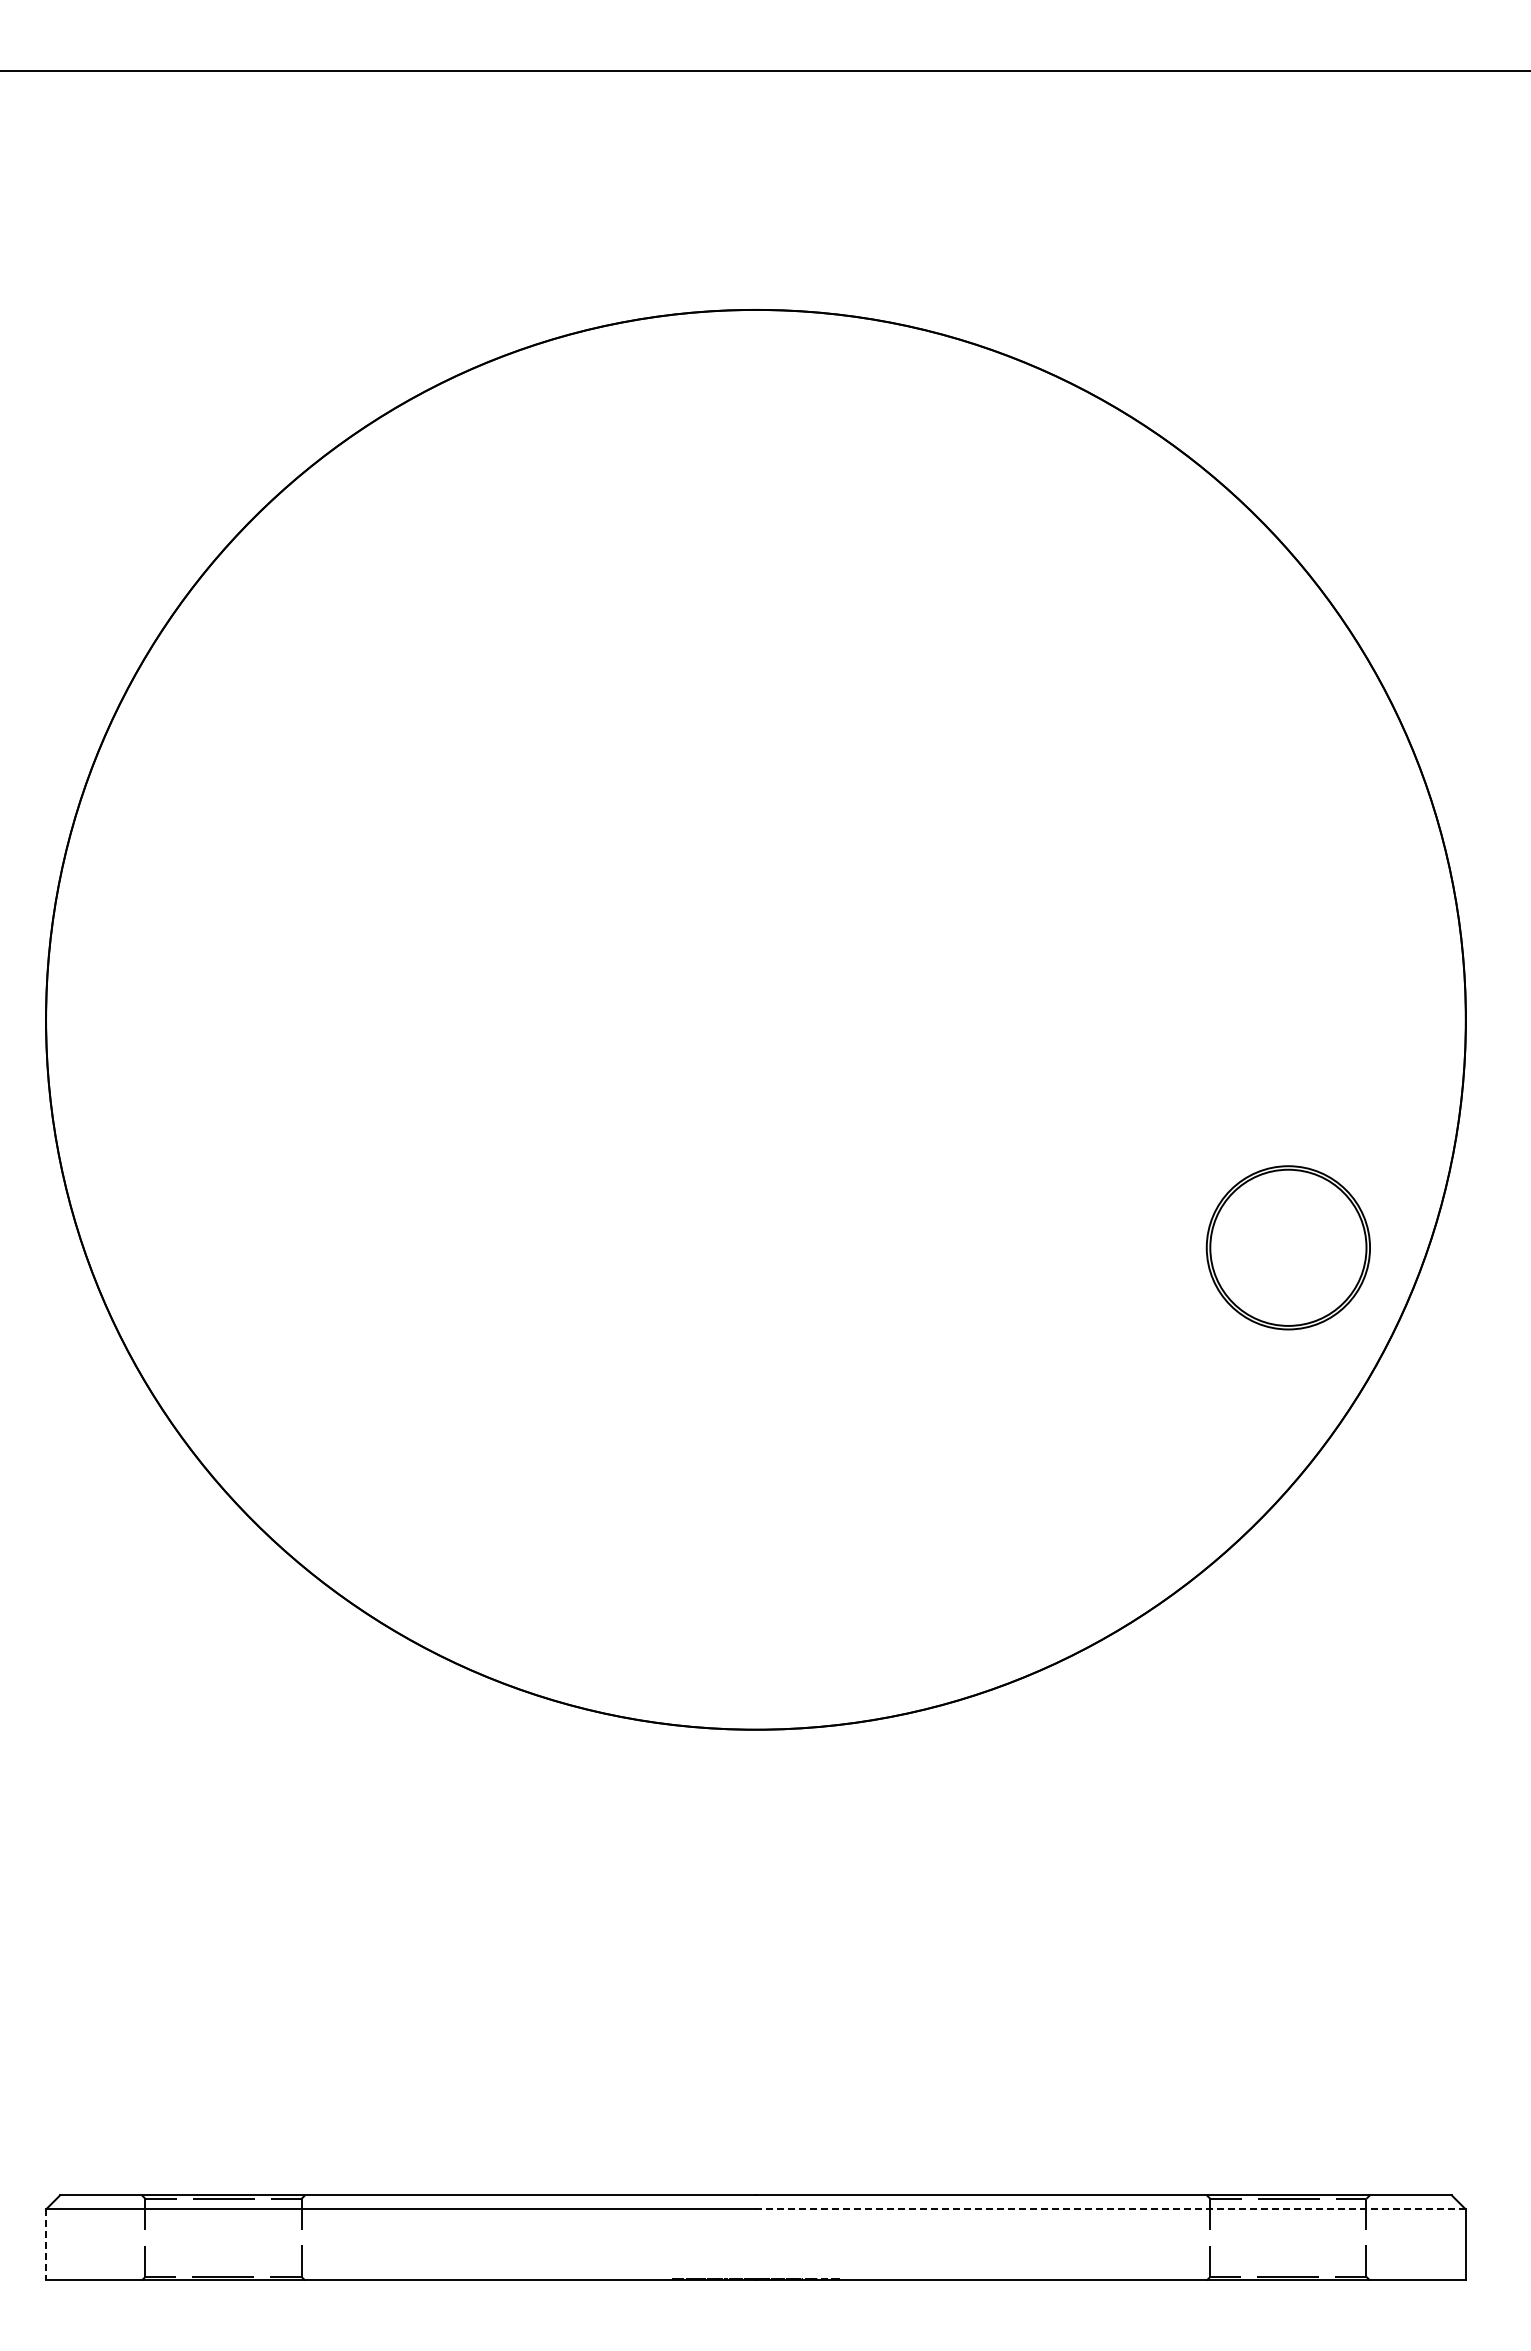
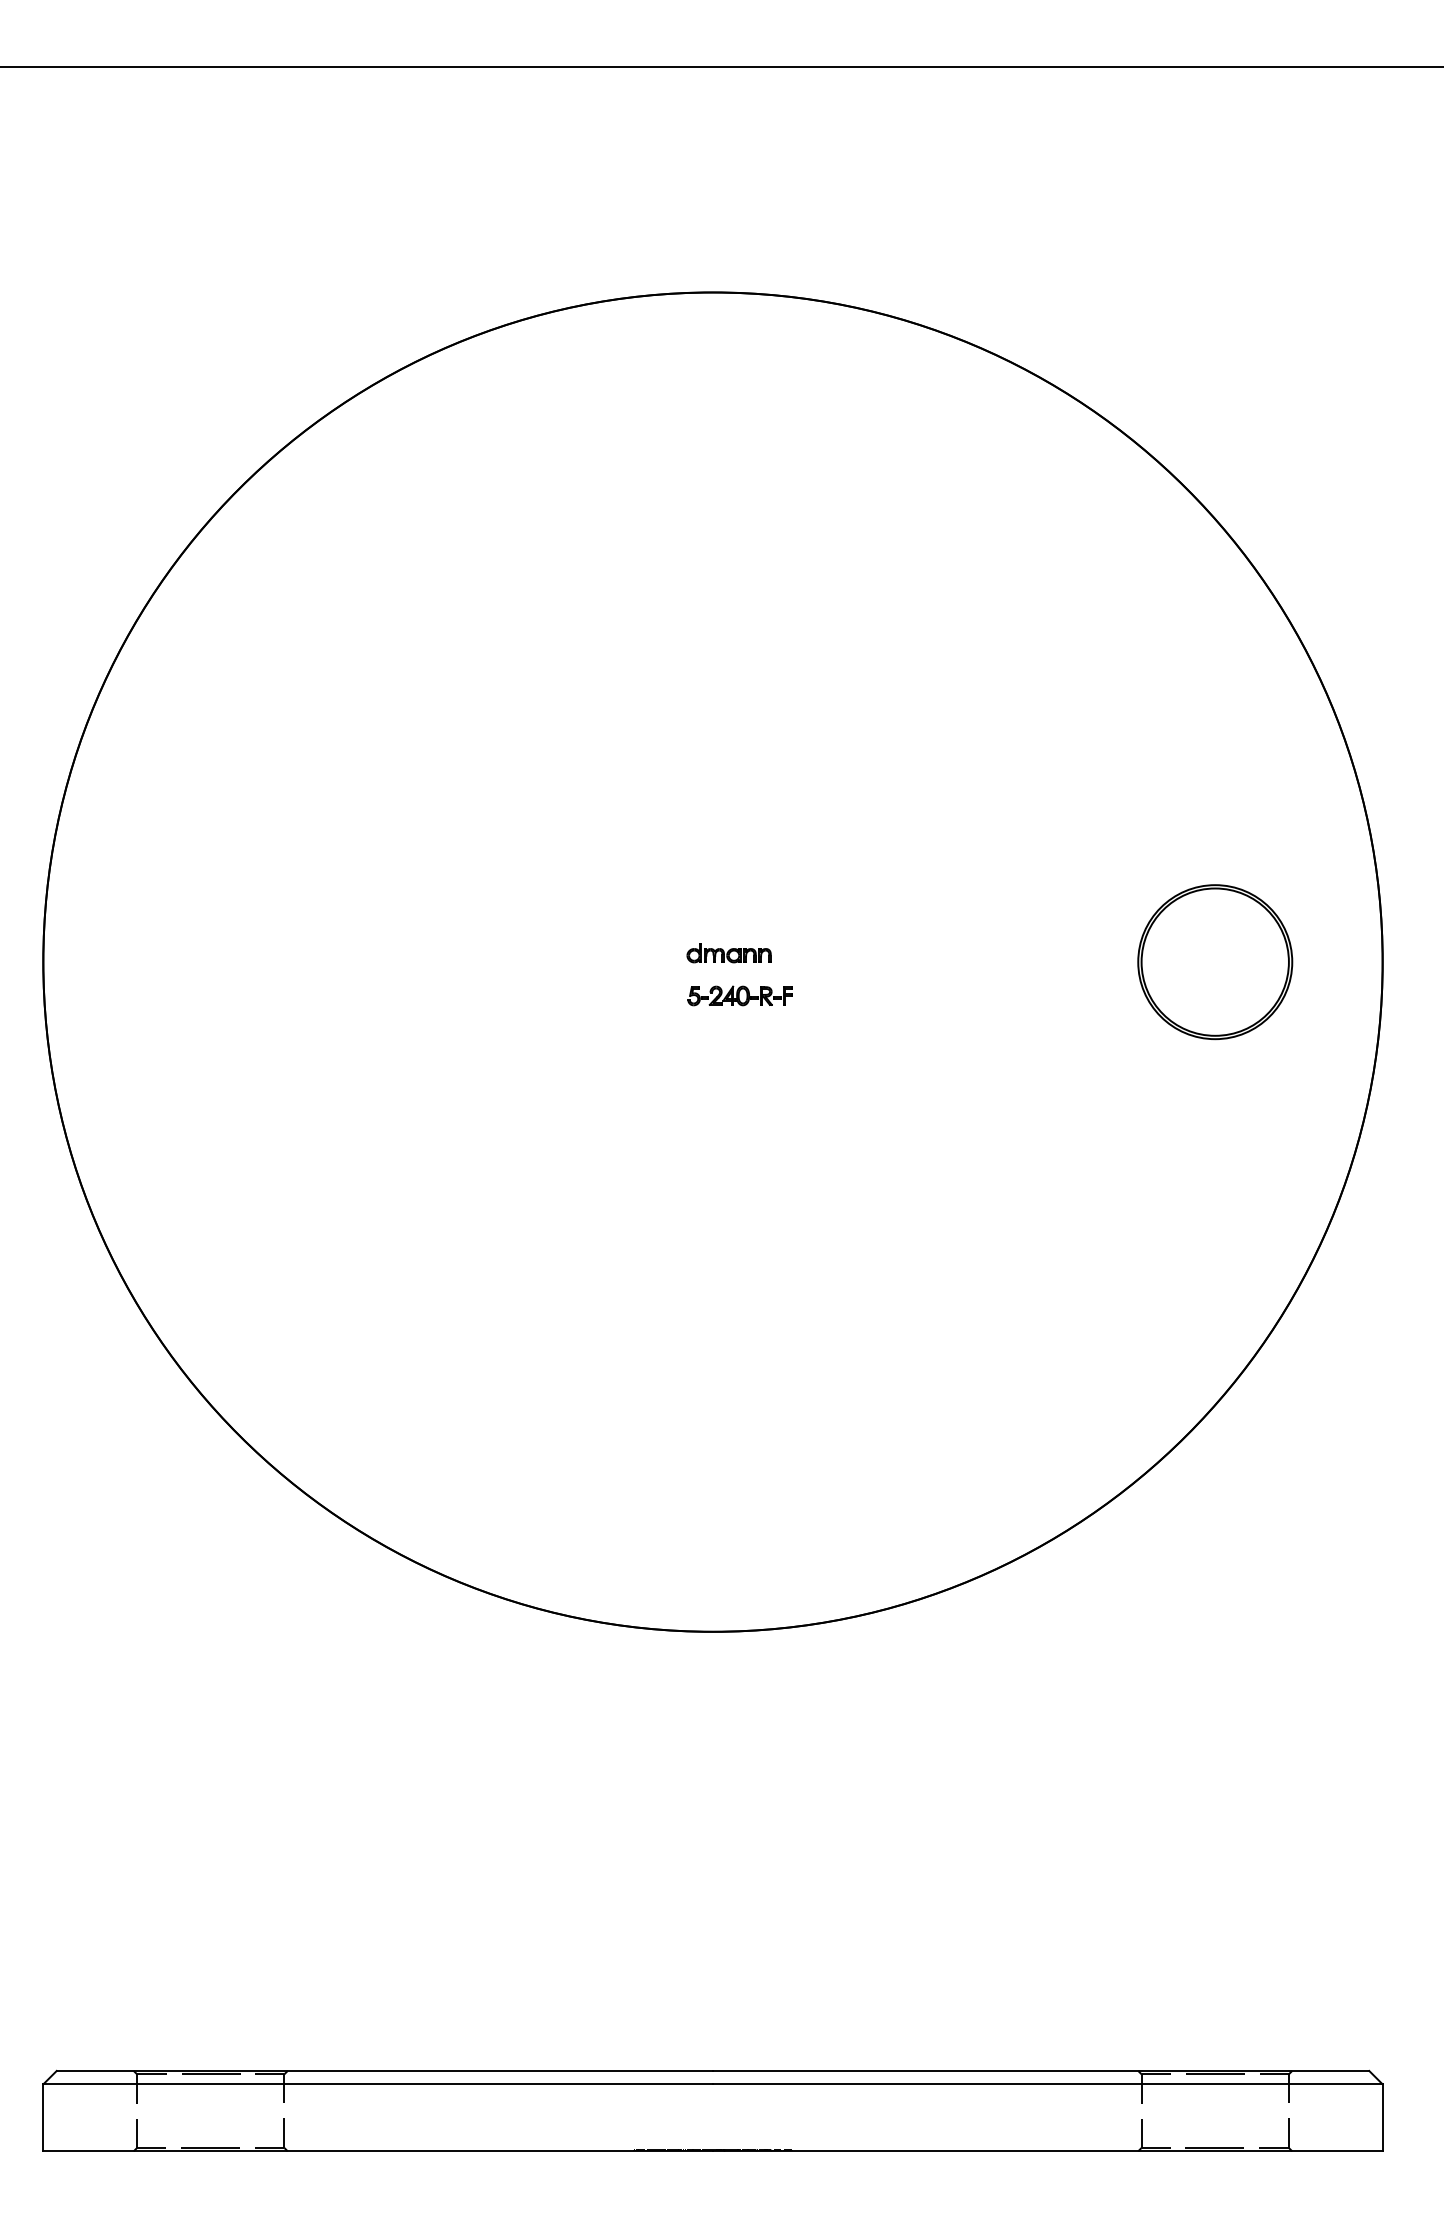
part: (773, 1010) -> (729, 953), added
part: (784, 1055) -> (739, 995), added
part: (1287, 1247) -> (1214, 961), moved
line: (1110, 2209) -> (1047, 2084), dashed -> solid
line: (46, 2245) -> (43, 2118), dashed -> solid

